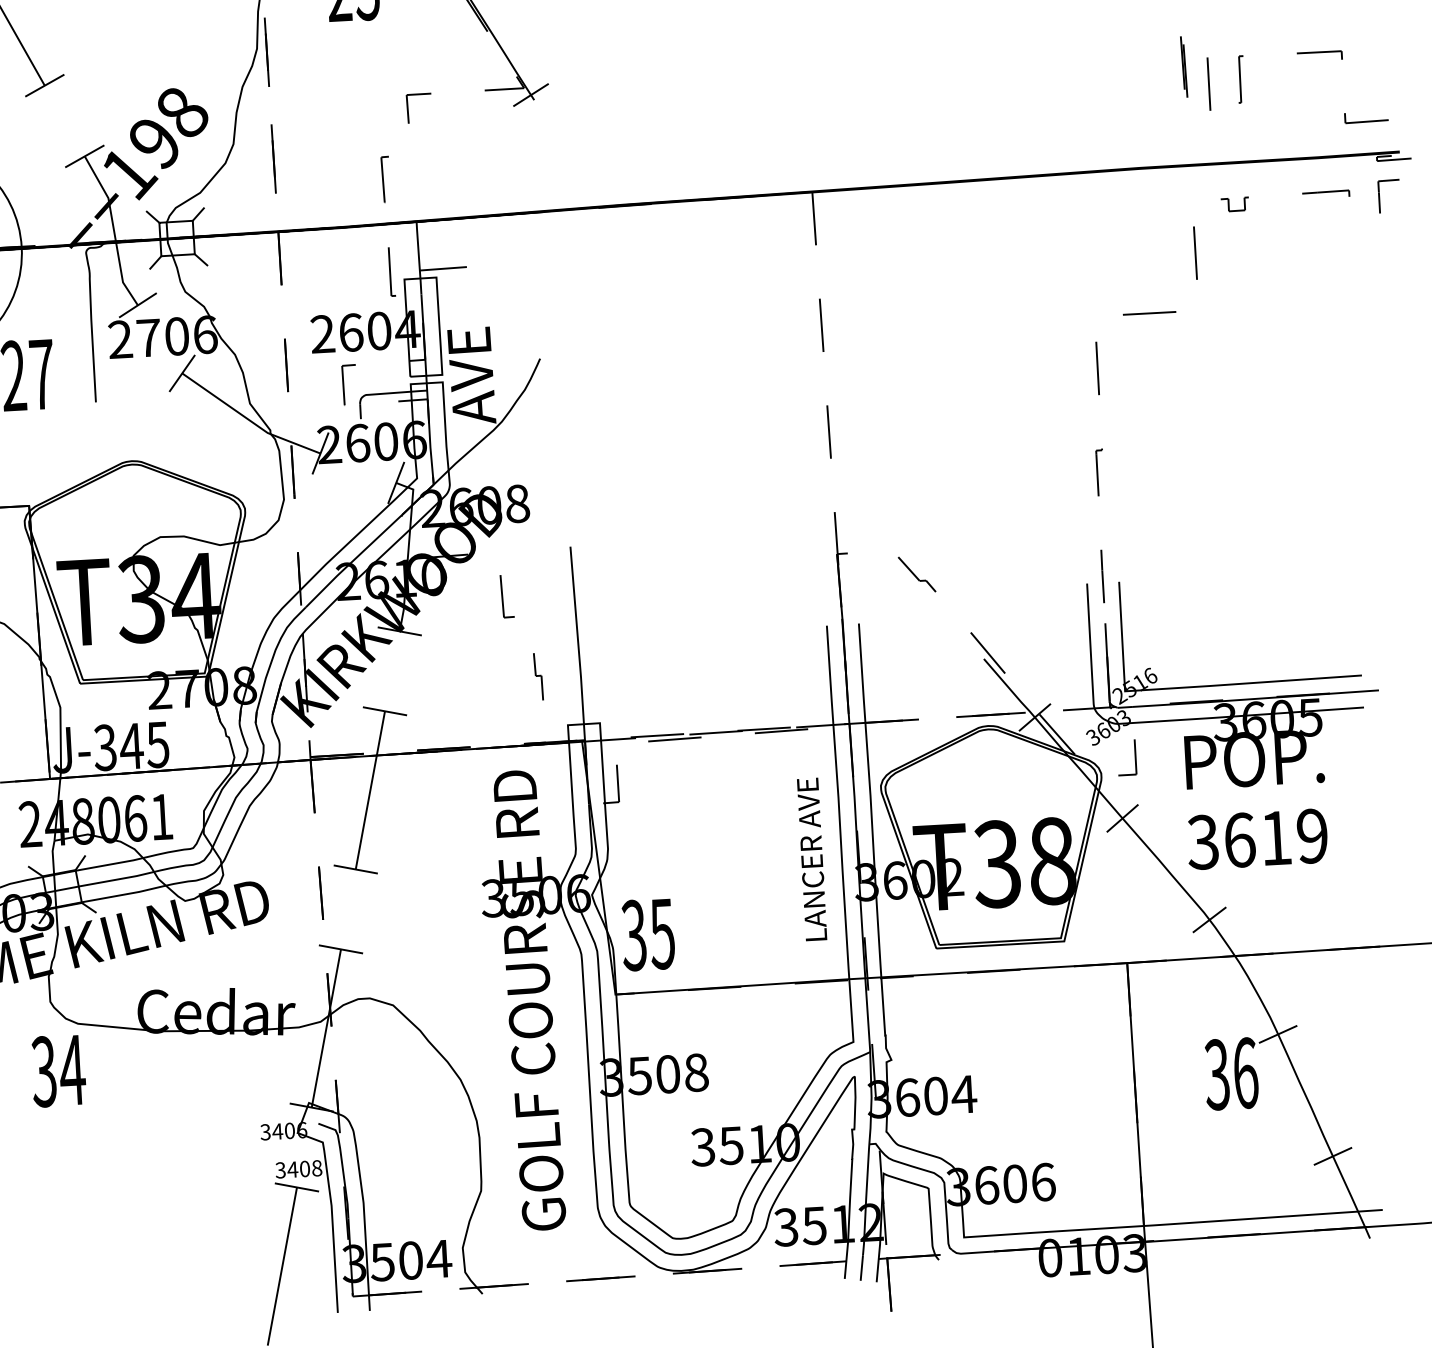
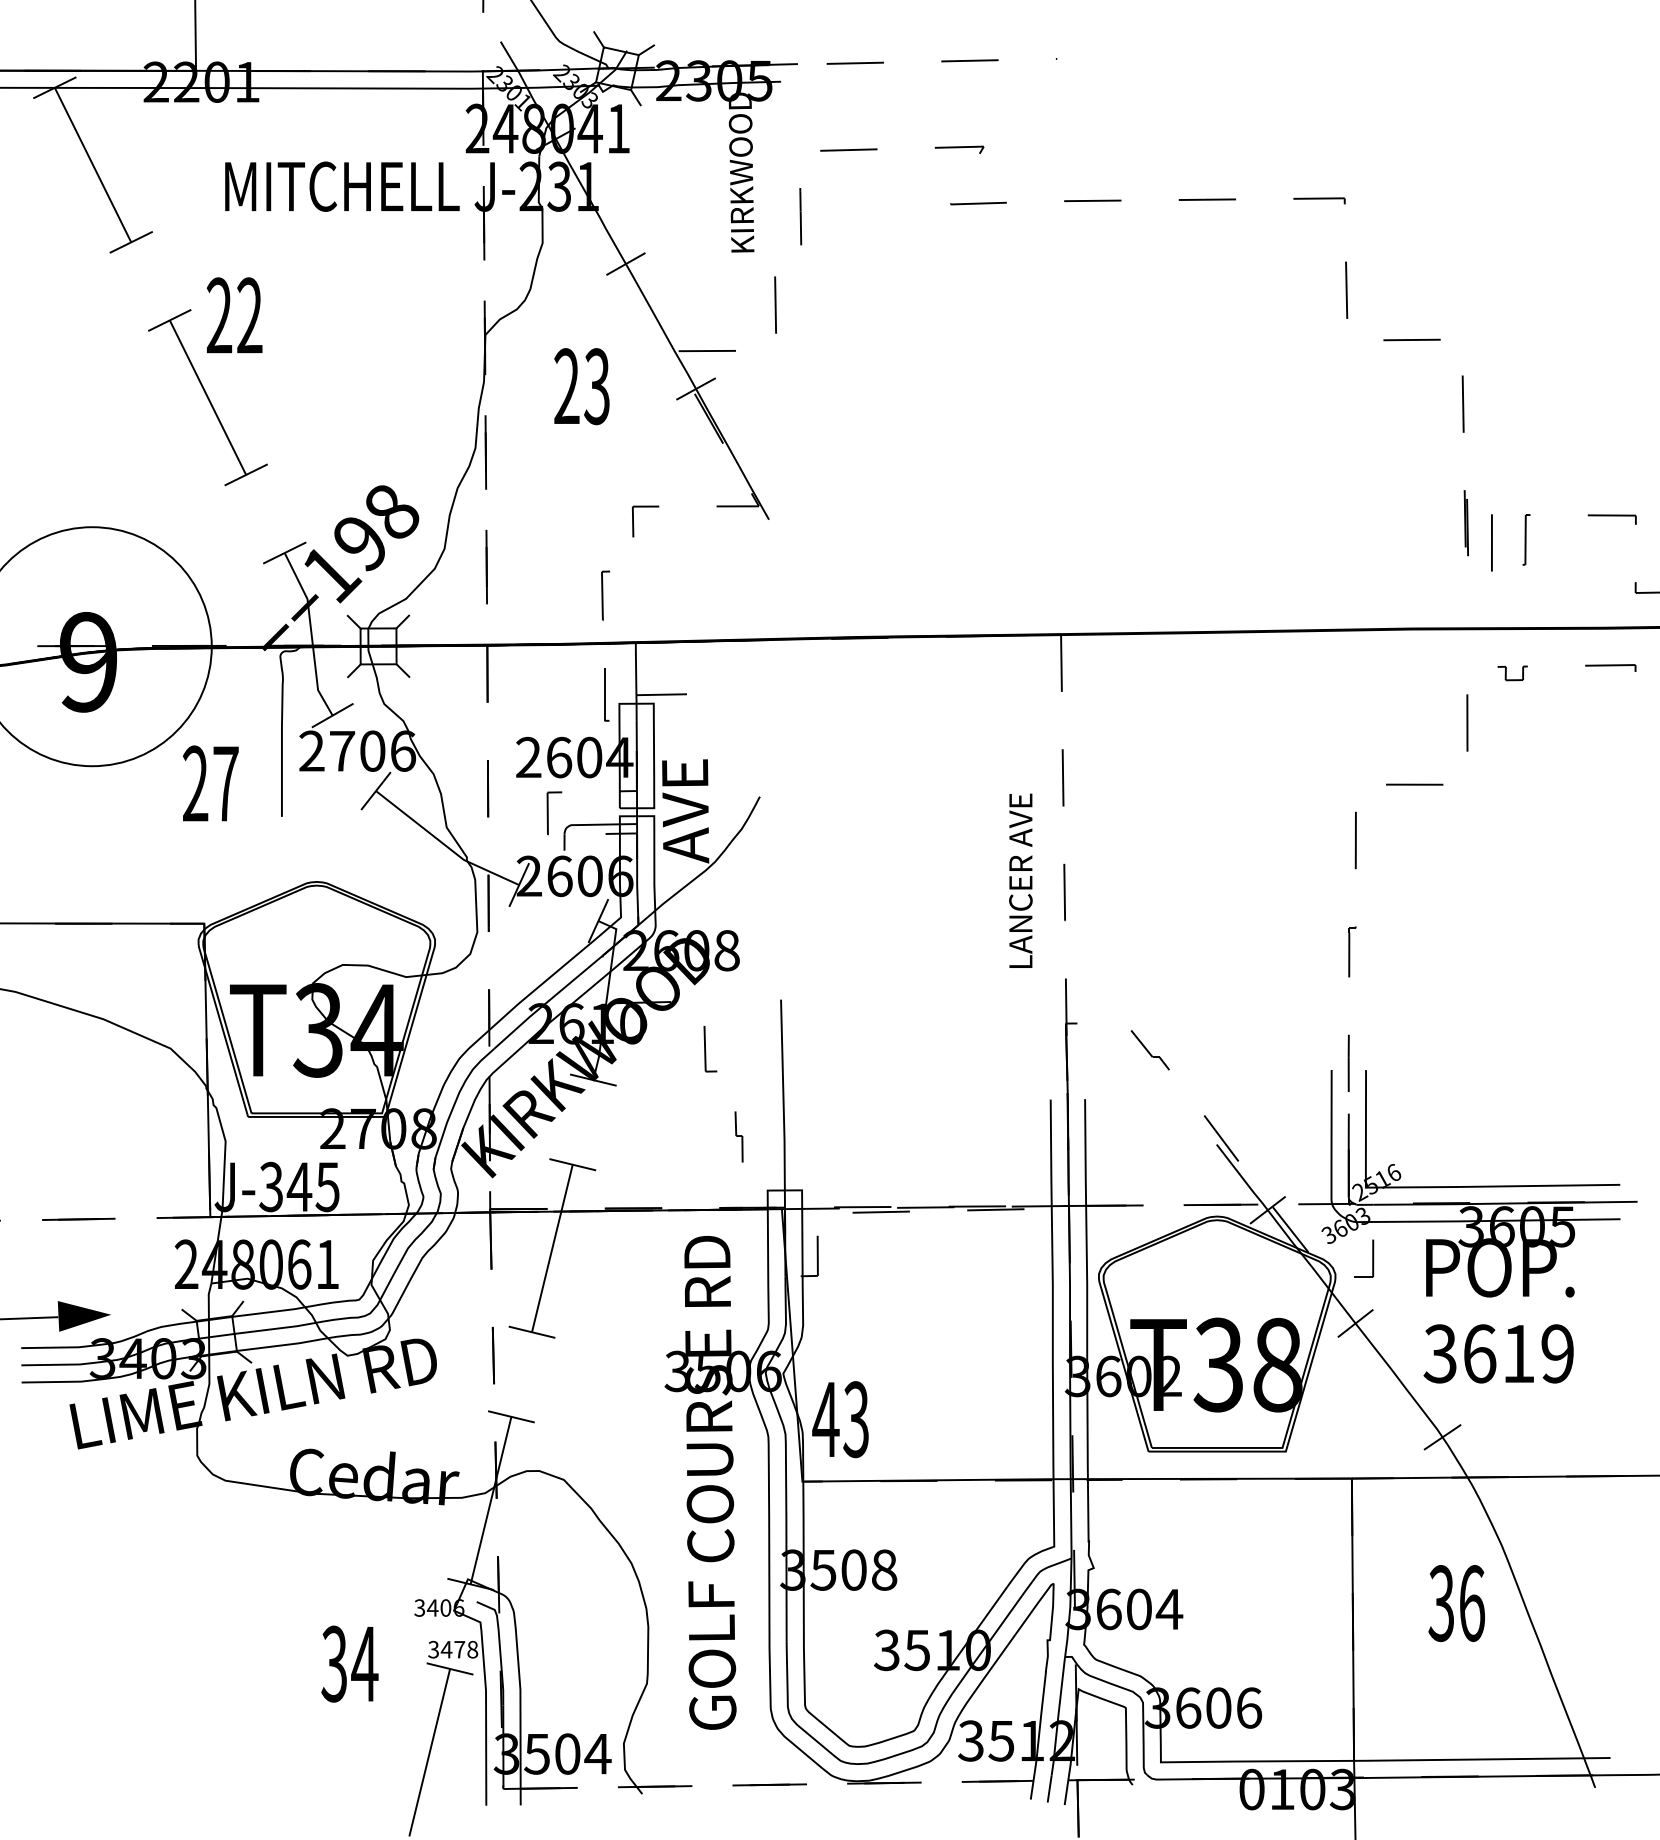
line: (530, 94) -> (765, 513), removed
text: (811, 859) -> (1020, 880), moved
text: (647, 934) -> (840, 1419), 35 -> 43
line: (1278, 1034) -> (1509, 1563), removed
text: (58, 1070) -> (349, 1663), moved
line: (1332, 1156) -> (1560, 1697), removed
text: (304, 1168) -> (459, 1649), 3408 -> 3478

